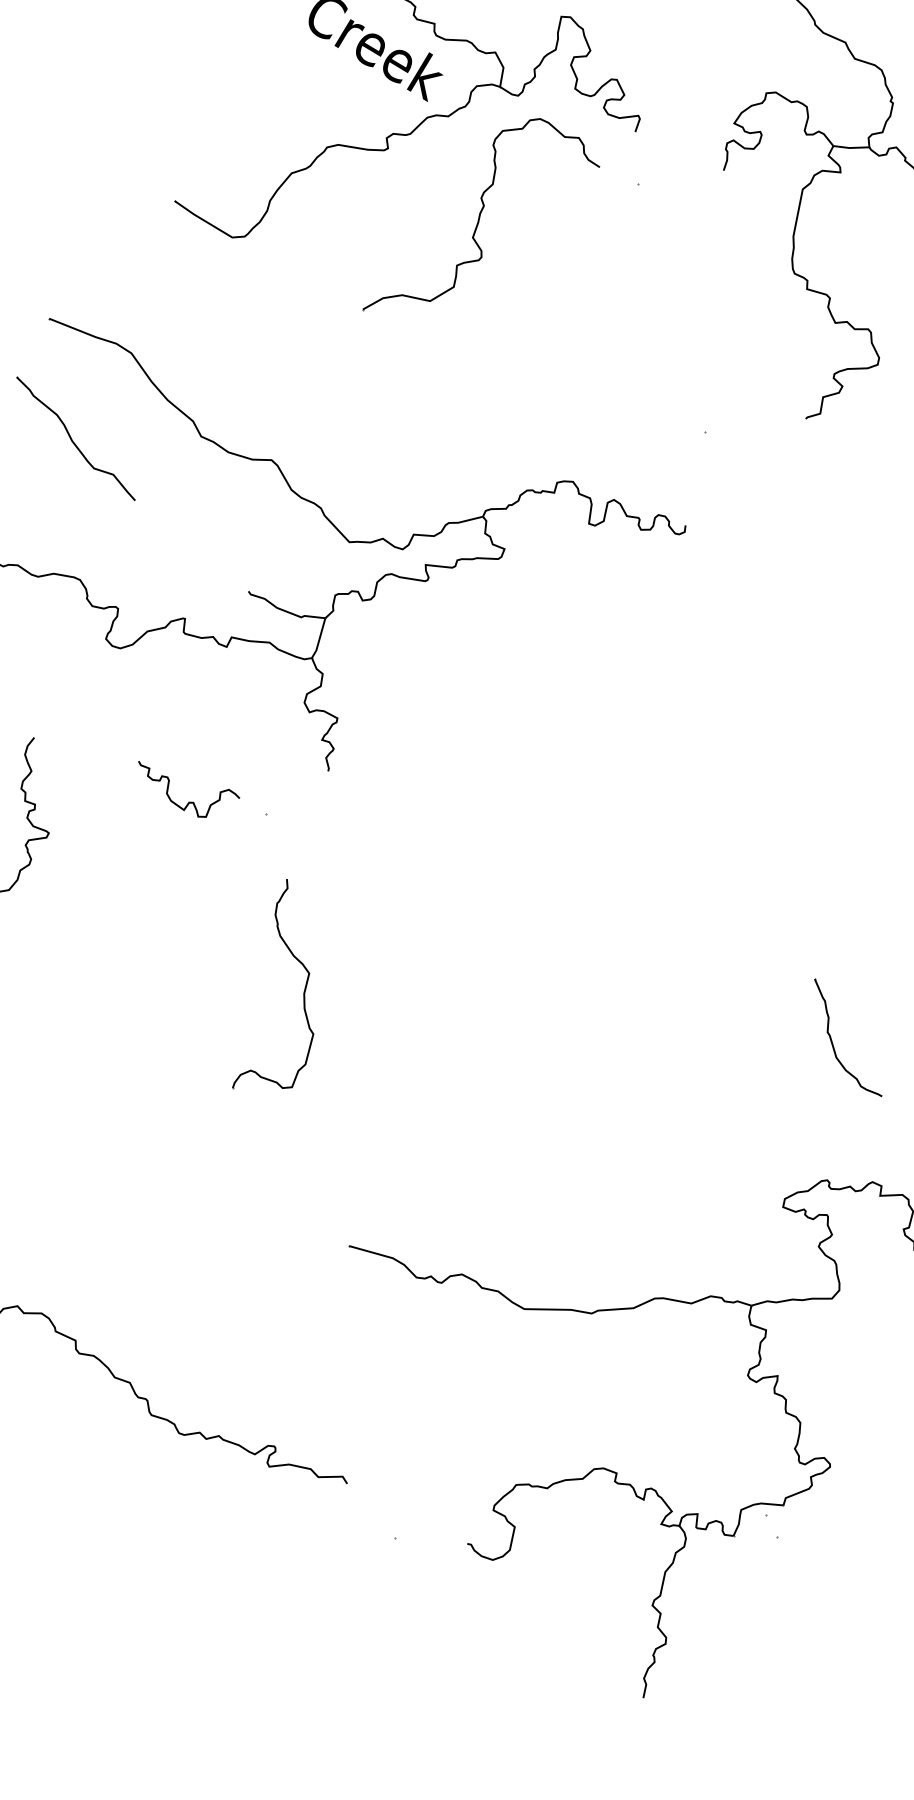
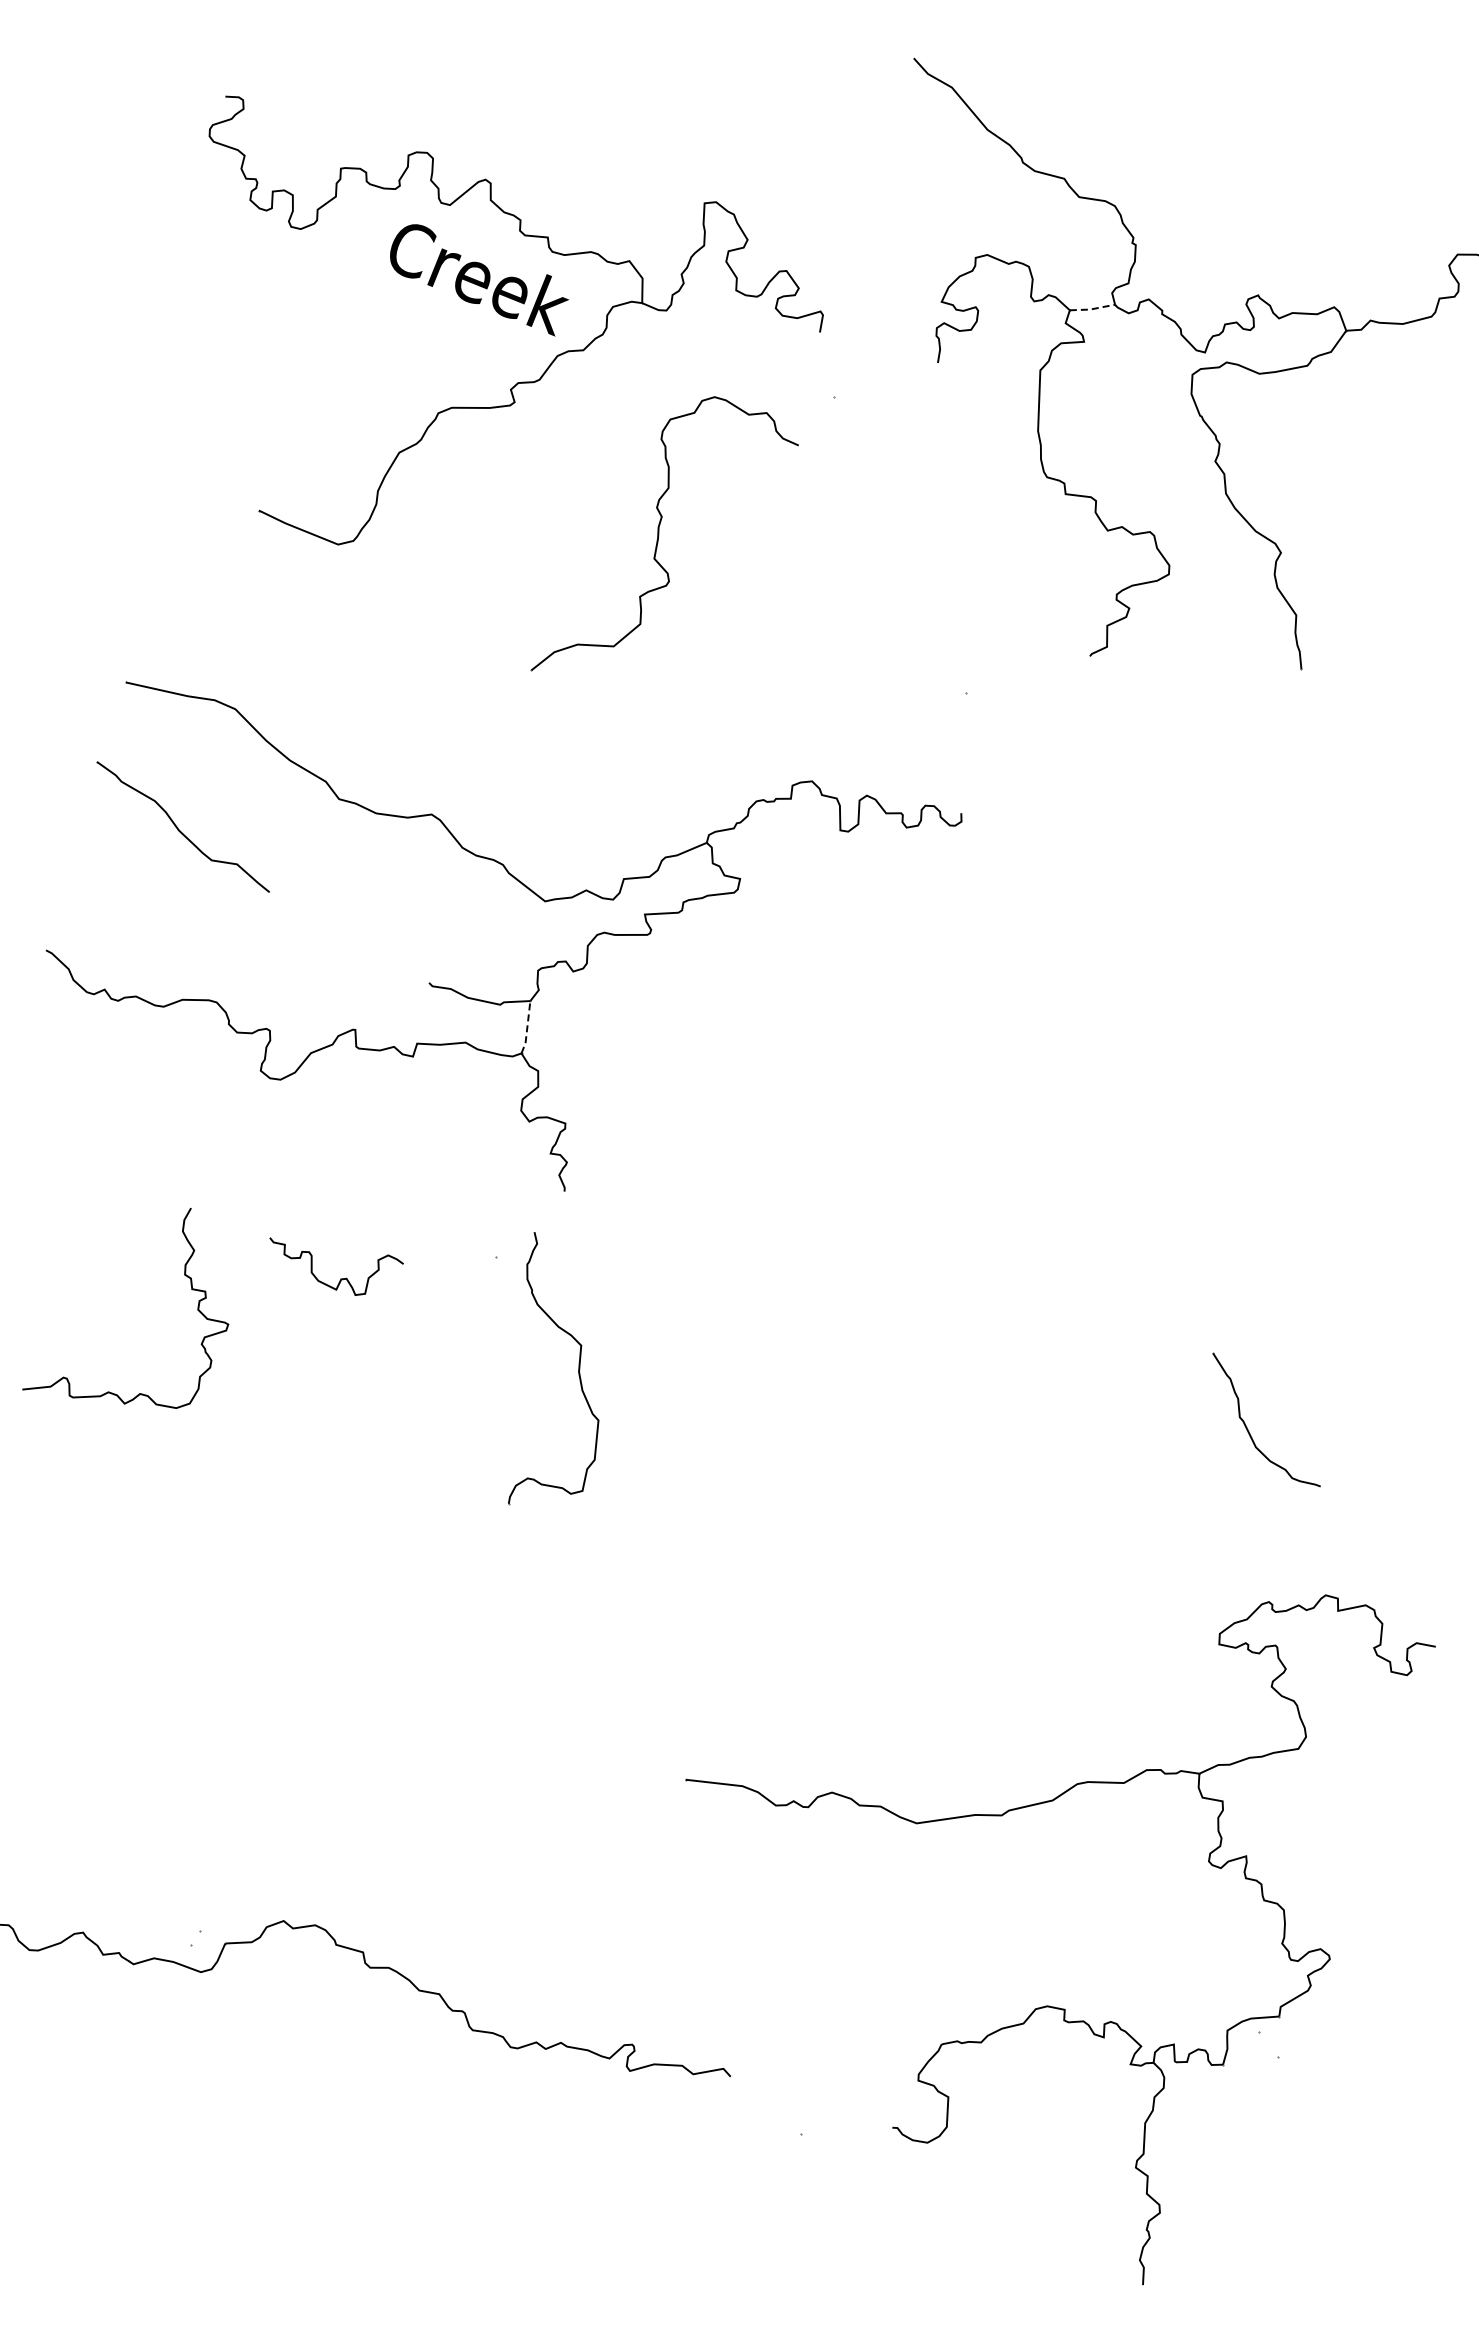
line: (851, 148) -> (1092, 309), solid -> dashed
part: (483, 219) -> (664, 533), moved
line: (319, 639) -> (527, 1028), solid -> dashed
curve: (188, 801) -> (340, 1278), moved
part: (304, 991) -> (578, 1368), moved

